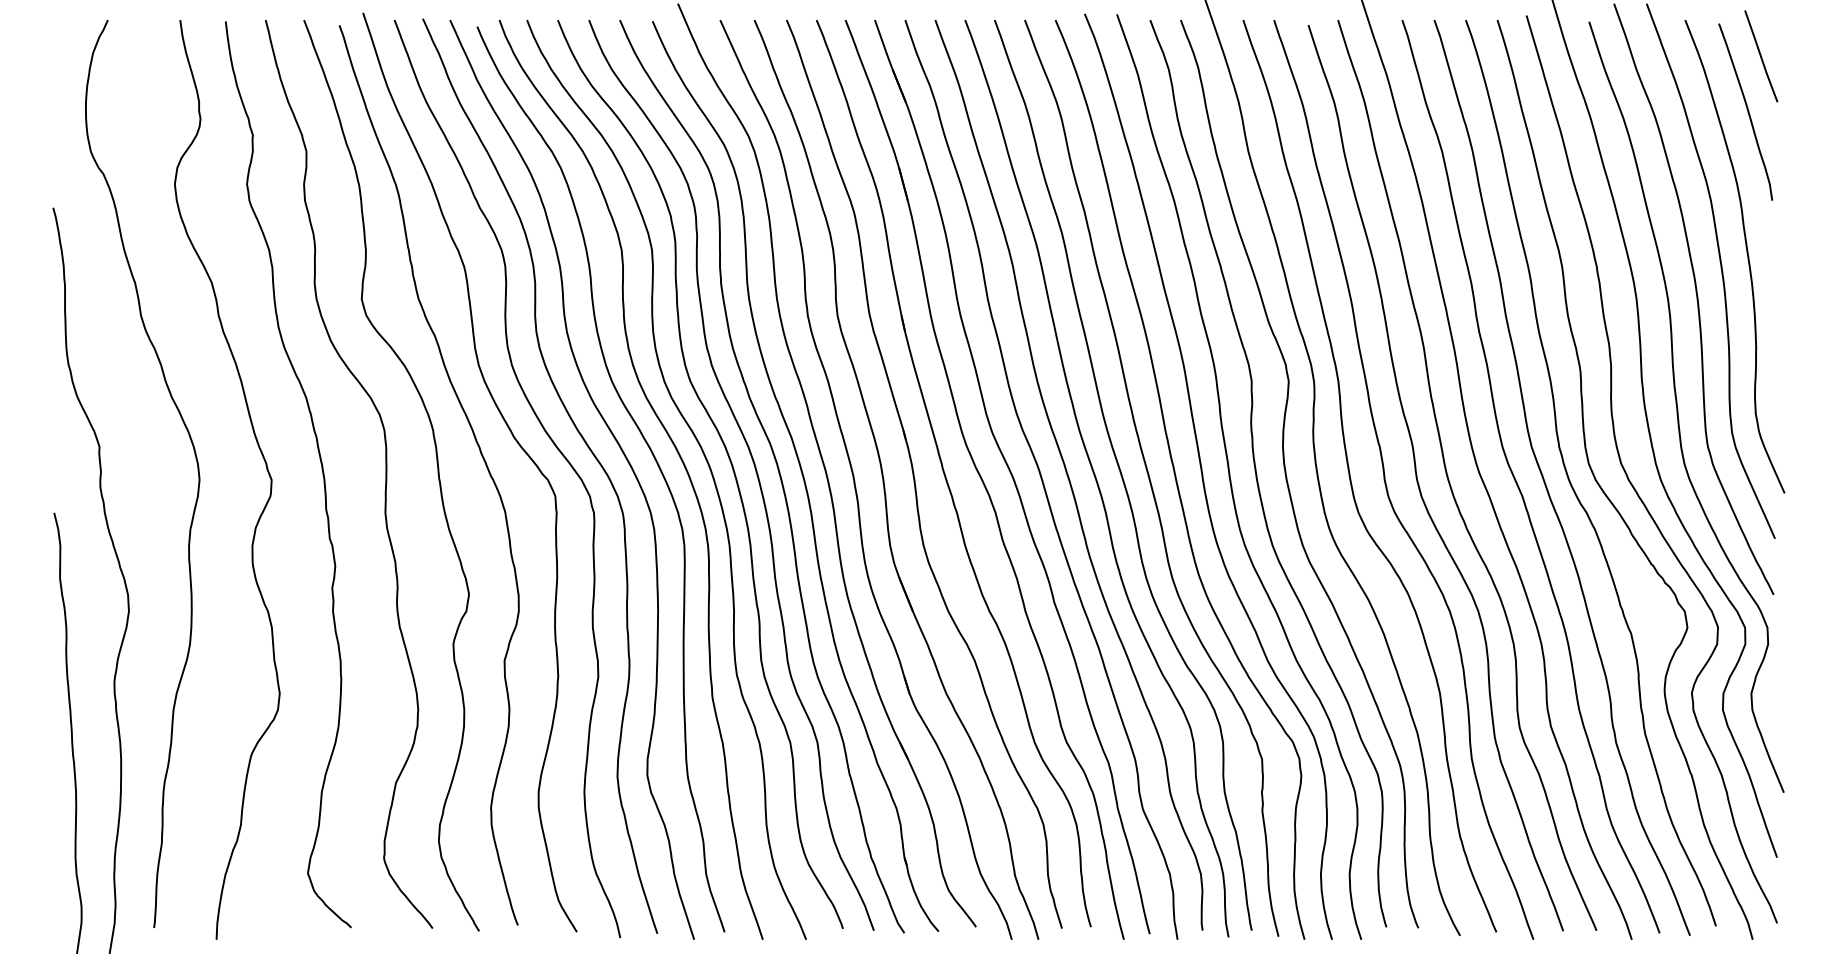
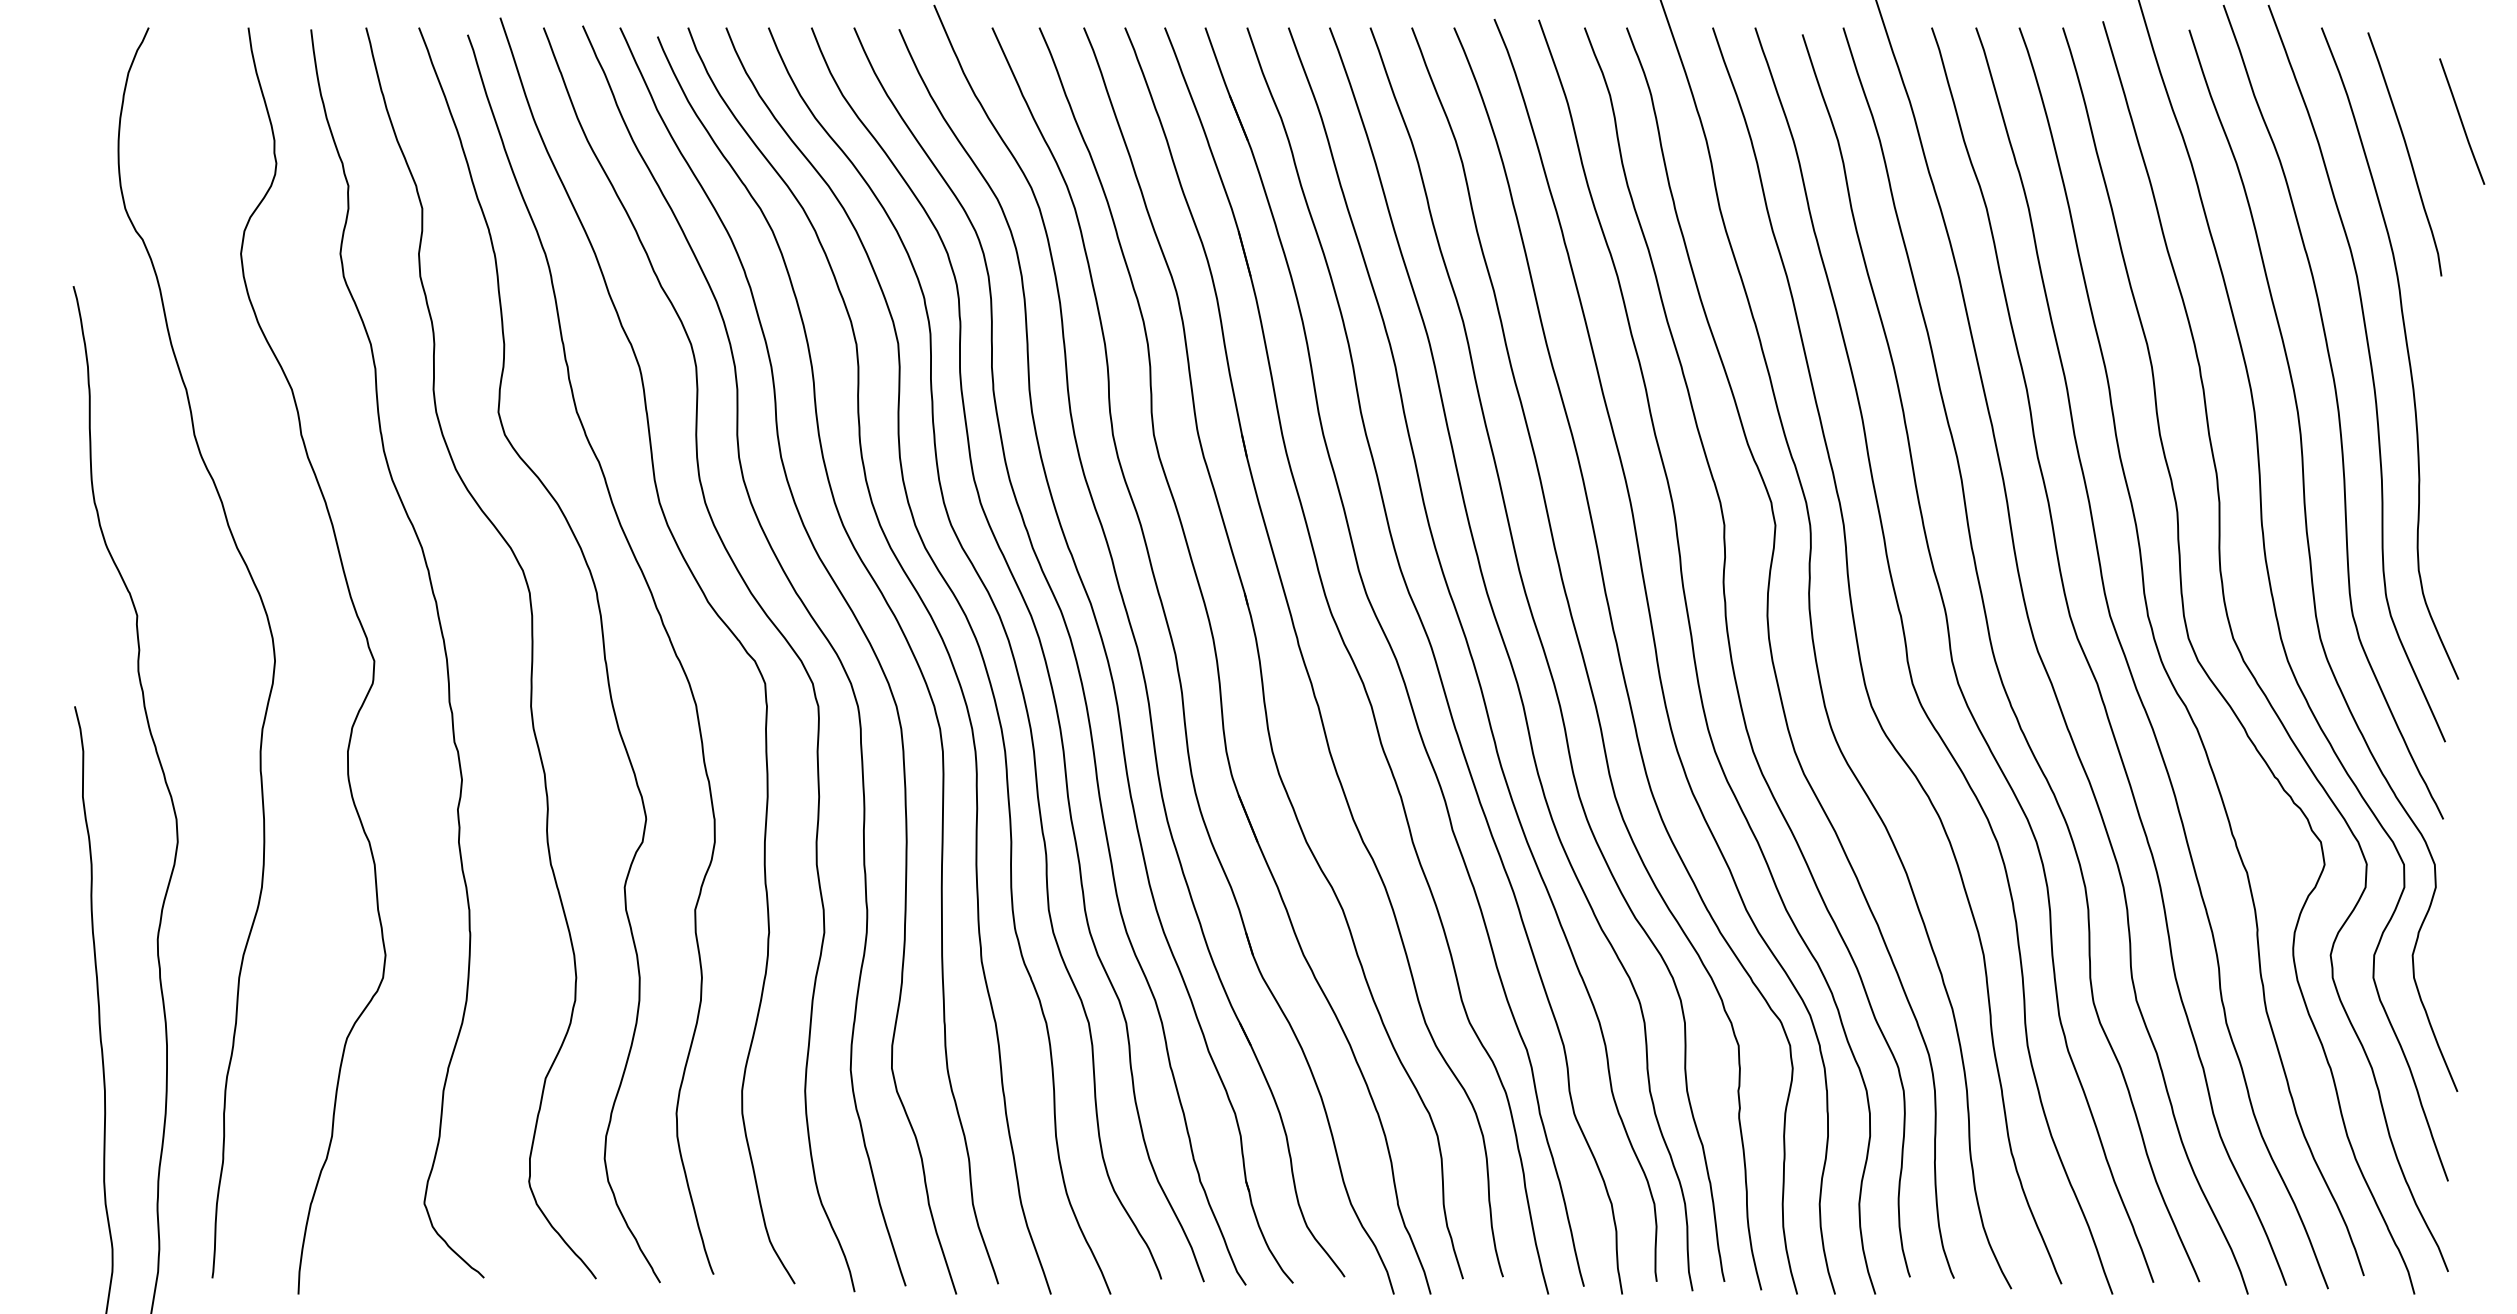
line: (1761, 56) -> (2462, 121), moved

